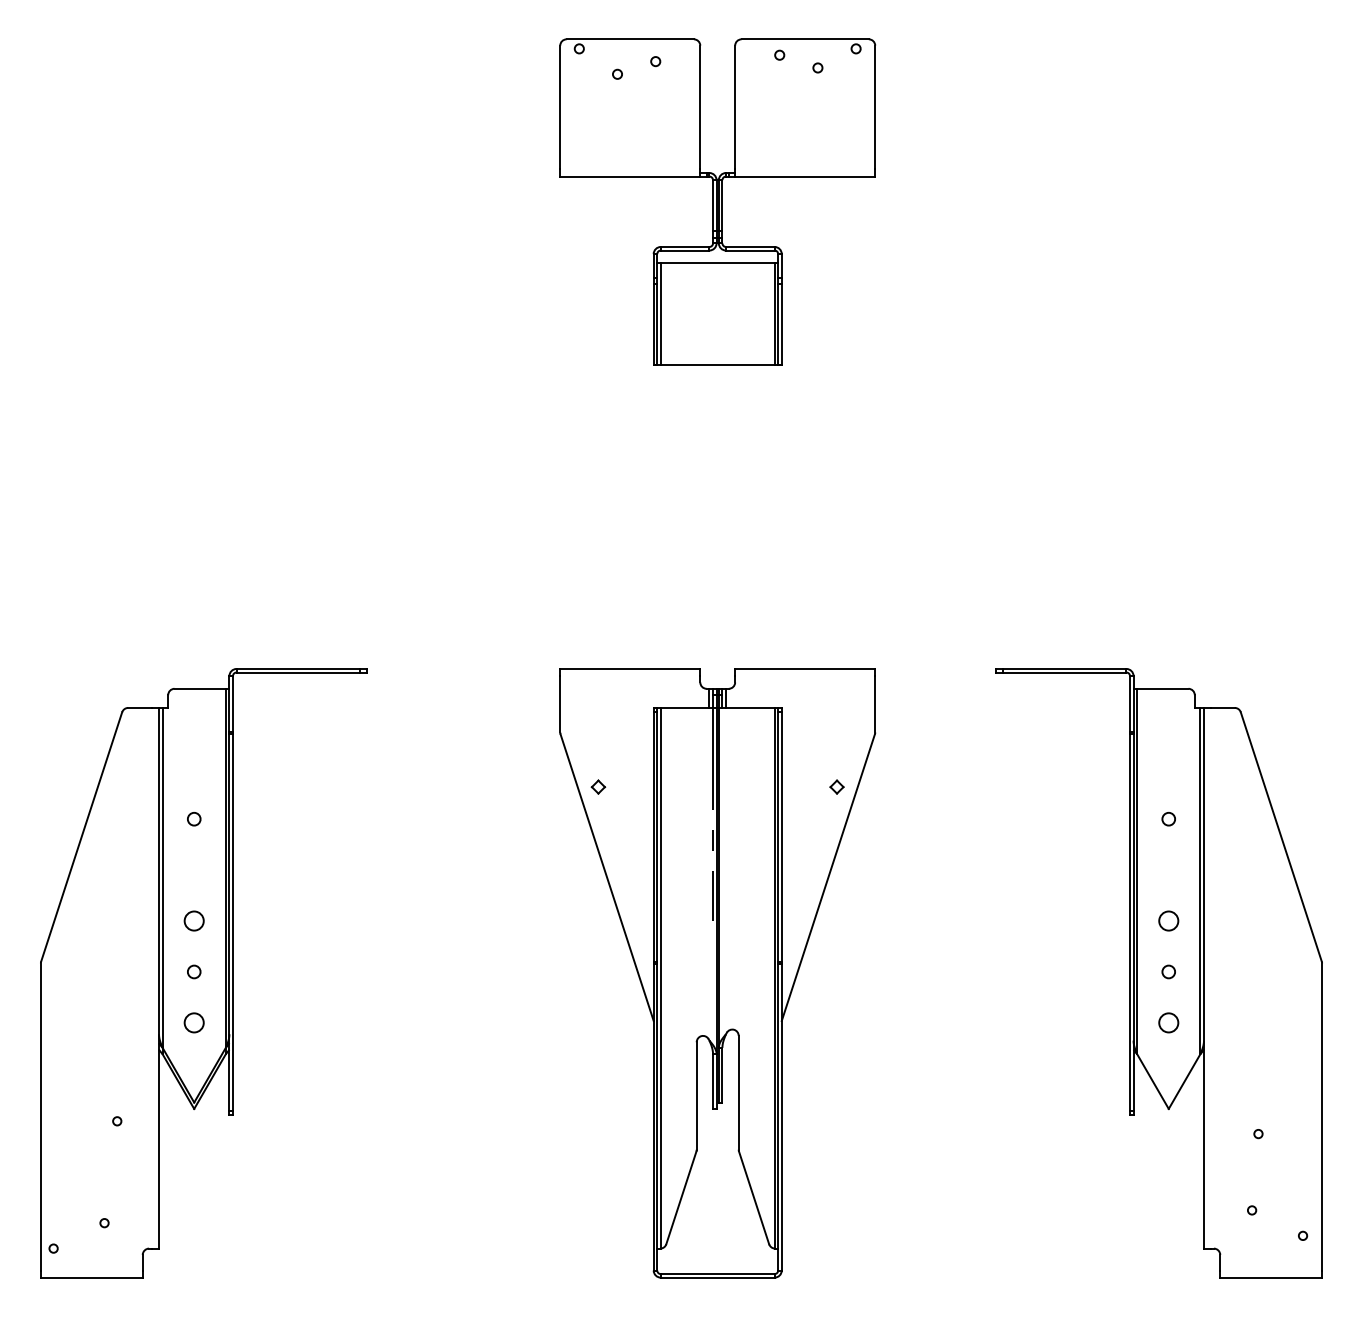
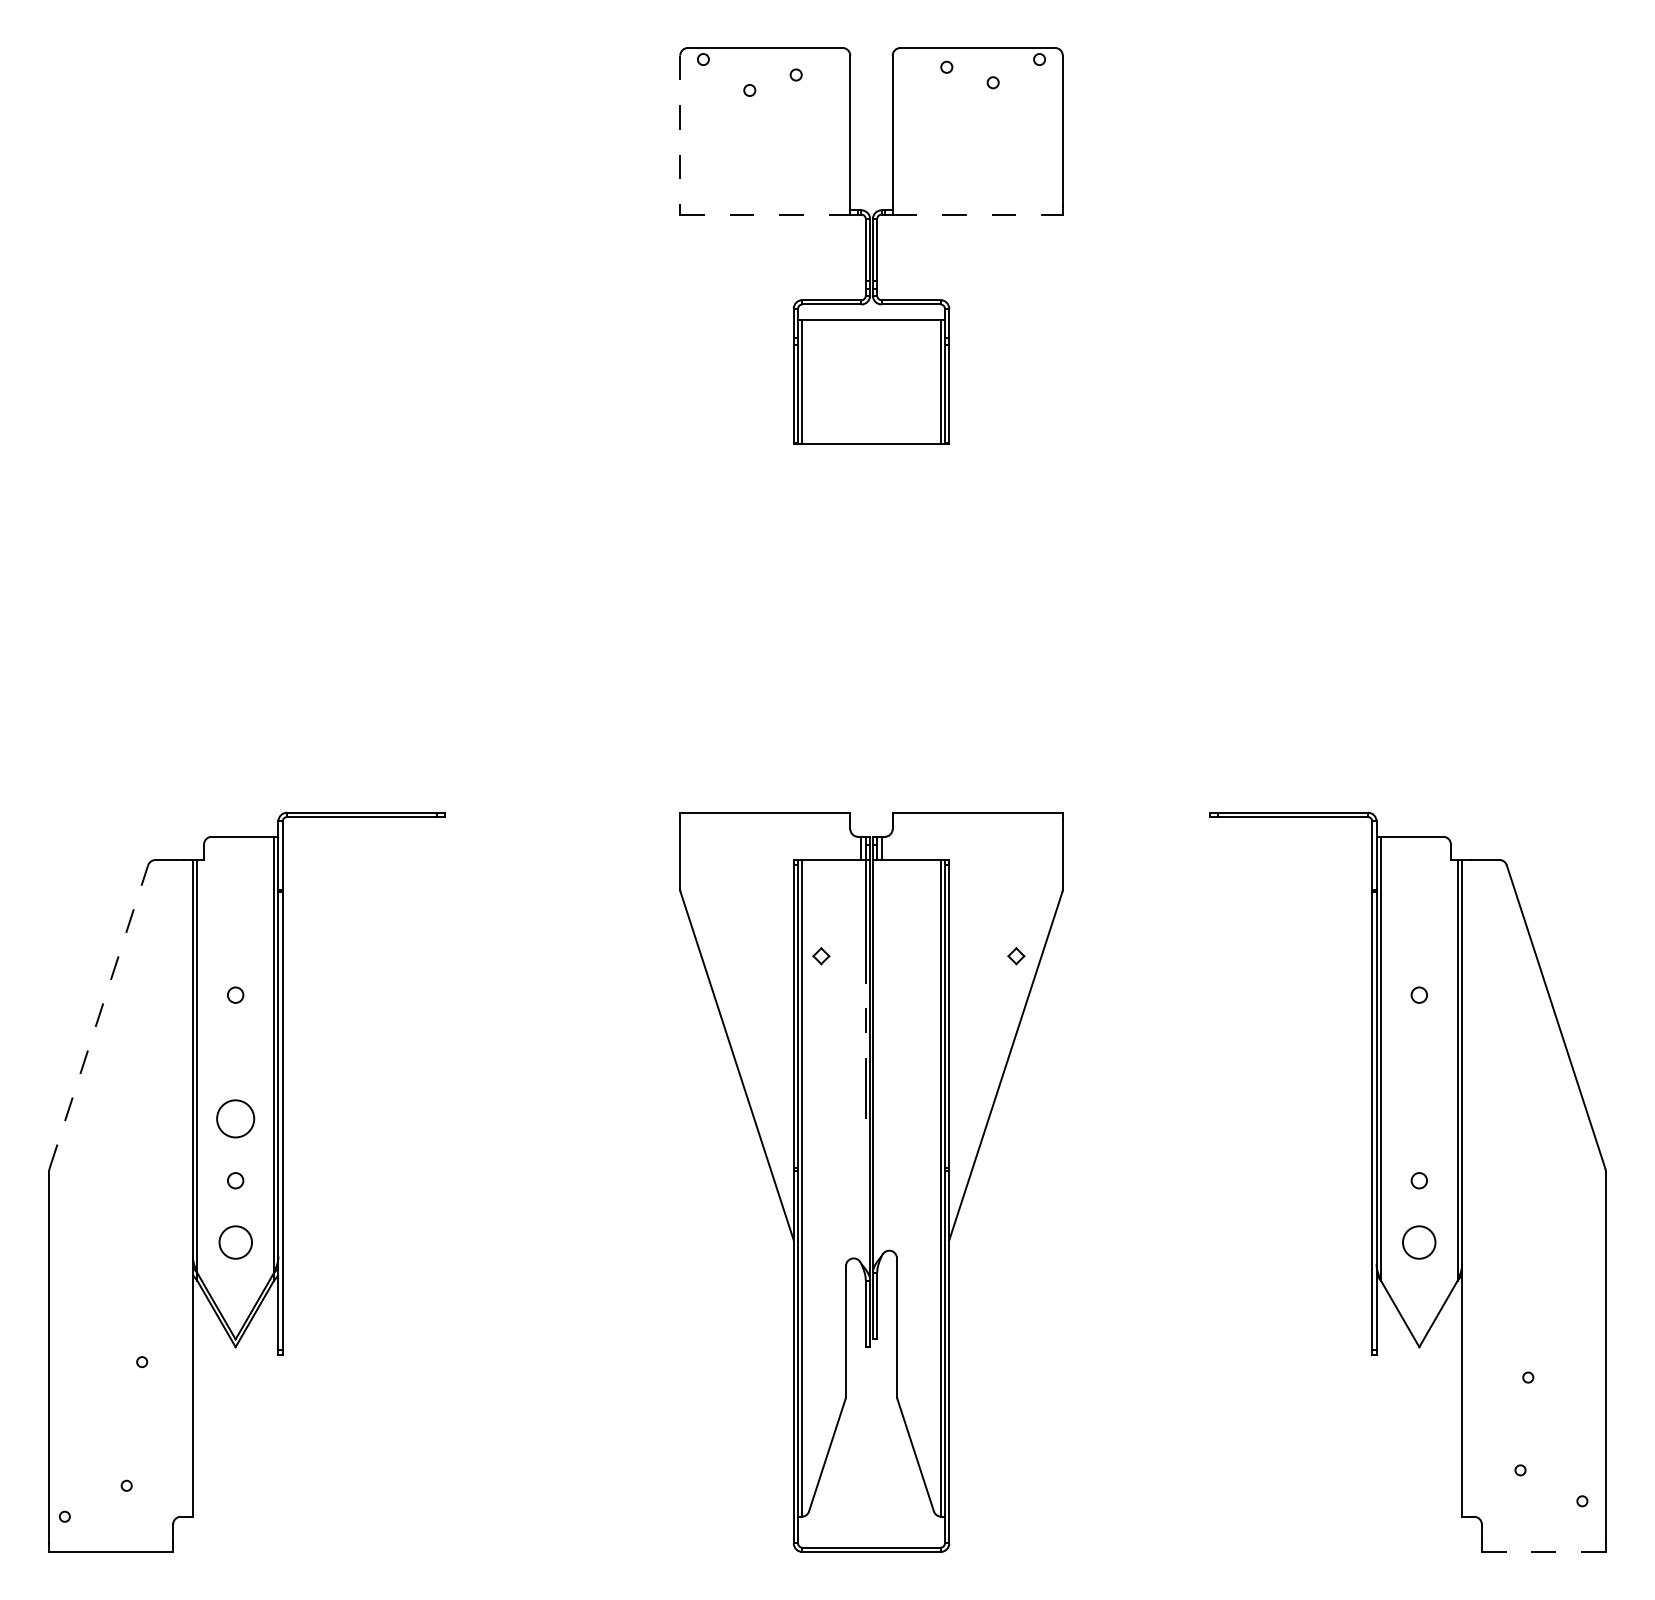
line: (560, 107) -> (680, 130), solid -> dashed
line: (630, 176) -> (765, 214), solid -> dashed
line: (805, 176) -> (978, 214), solid -> dashed
part: (598, 786) -> (821, 955), moved
line: (81, 836) -> (98, 1016), solid -> dashed
circle: (193, 920) -> (234, 1118), size x1.6
circle: (1168, 920) -> (1419, 1118), removed
circle: (193, 1022) -> (234, 1242), size x1.4
circle: (1168, 1022) -> (1419, 1242), size x1.4
line: (1271, 1277) -> (1544, 1551), solid -> dashed

